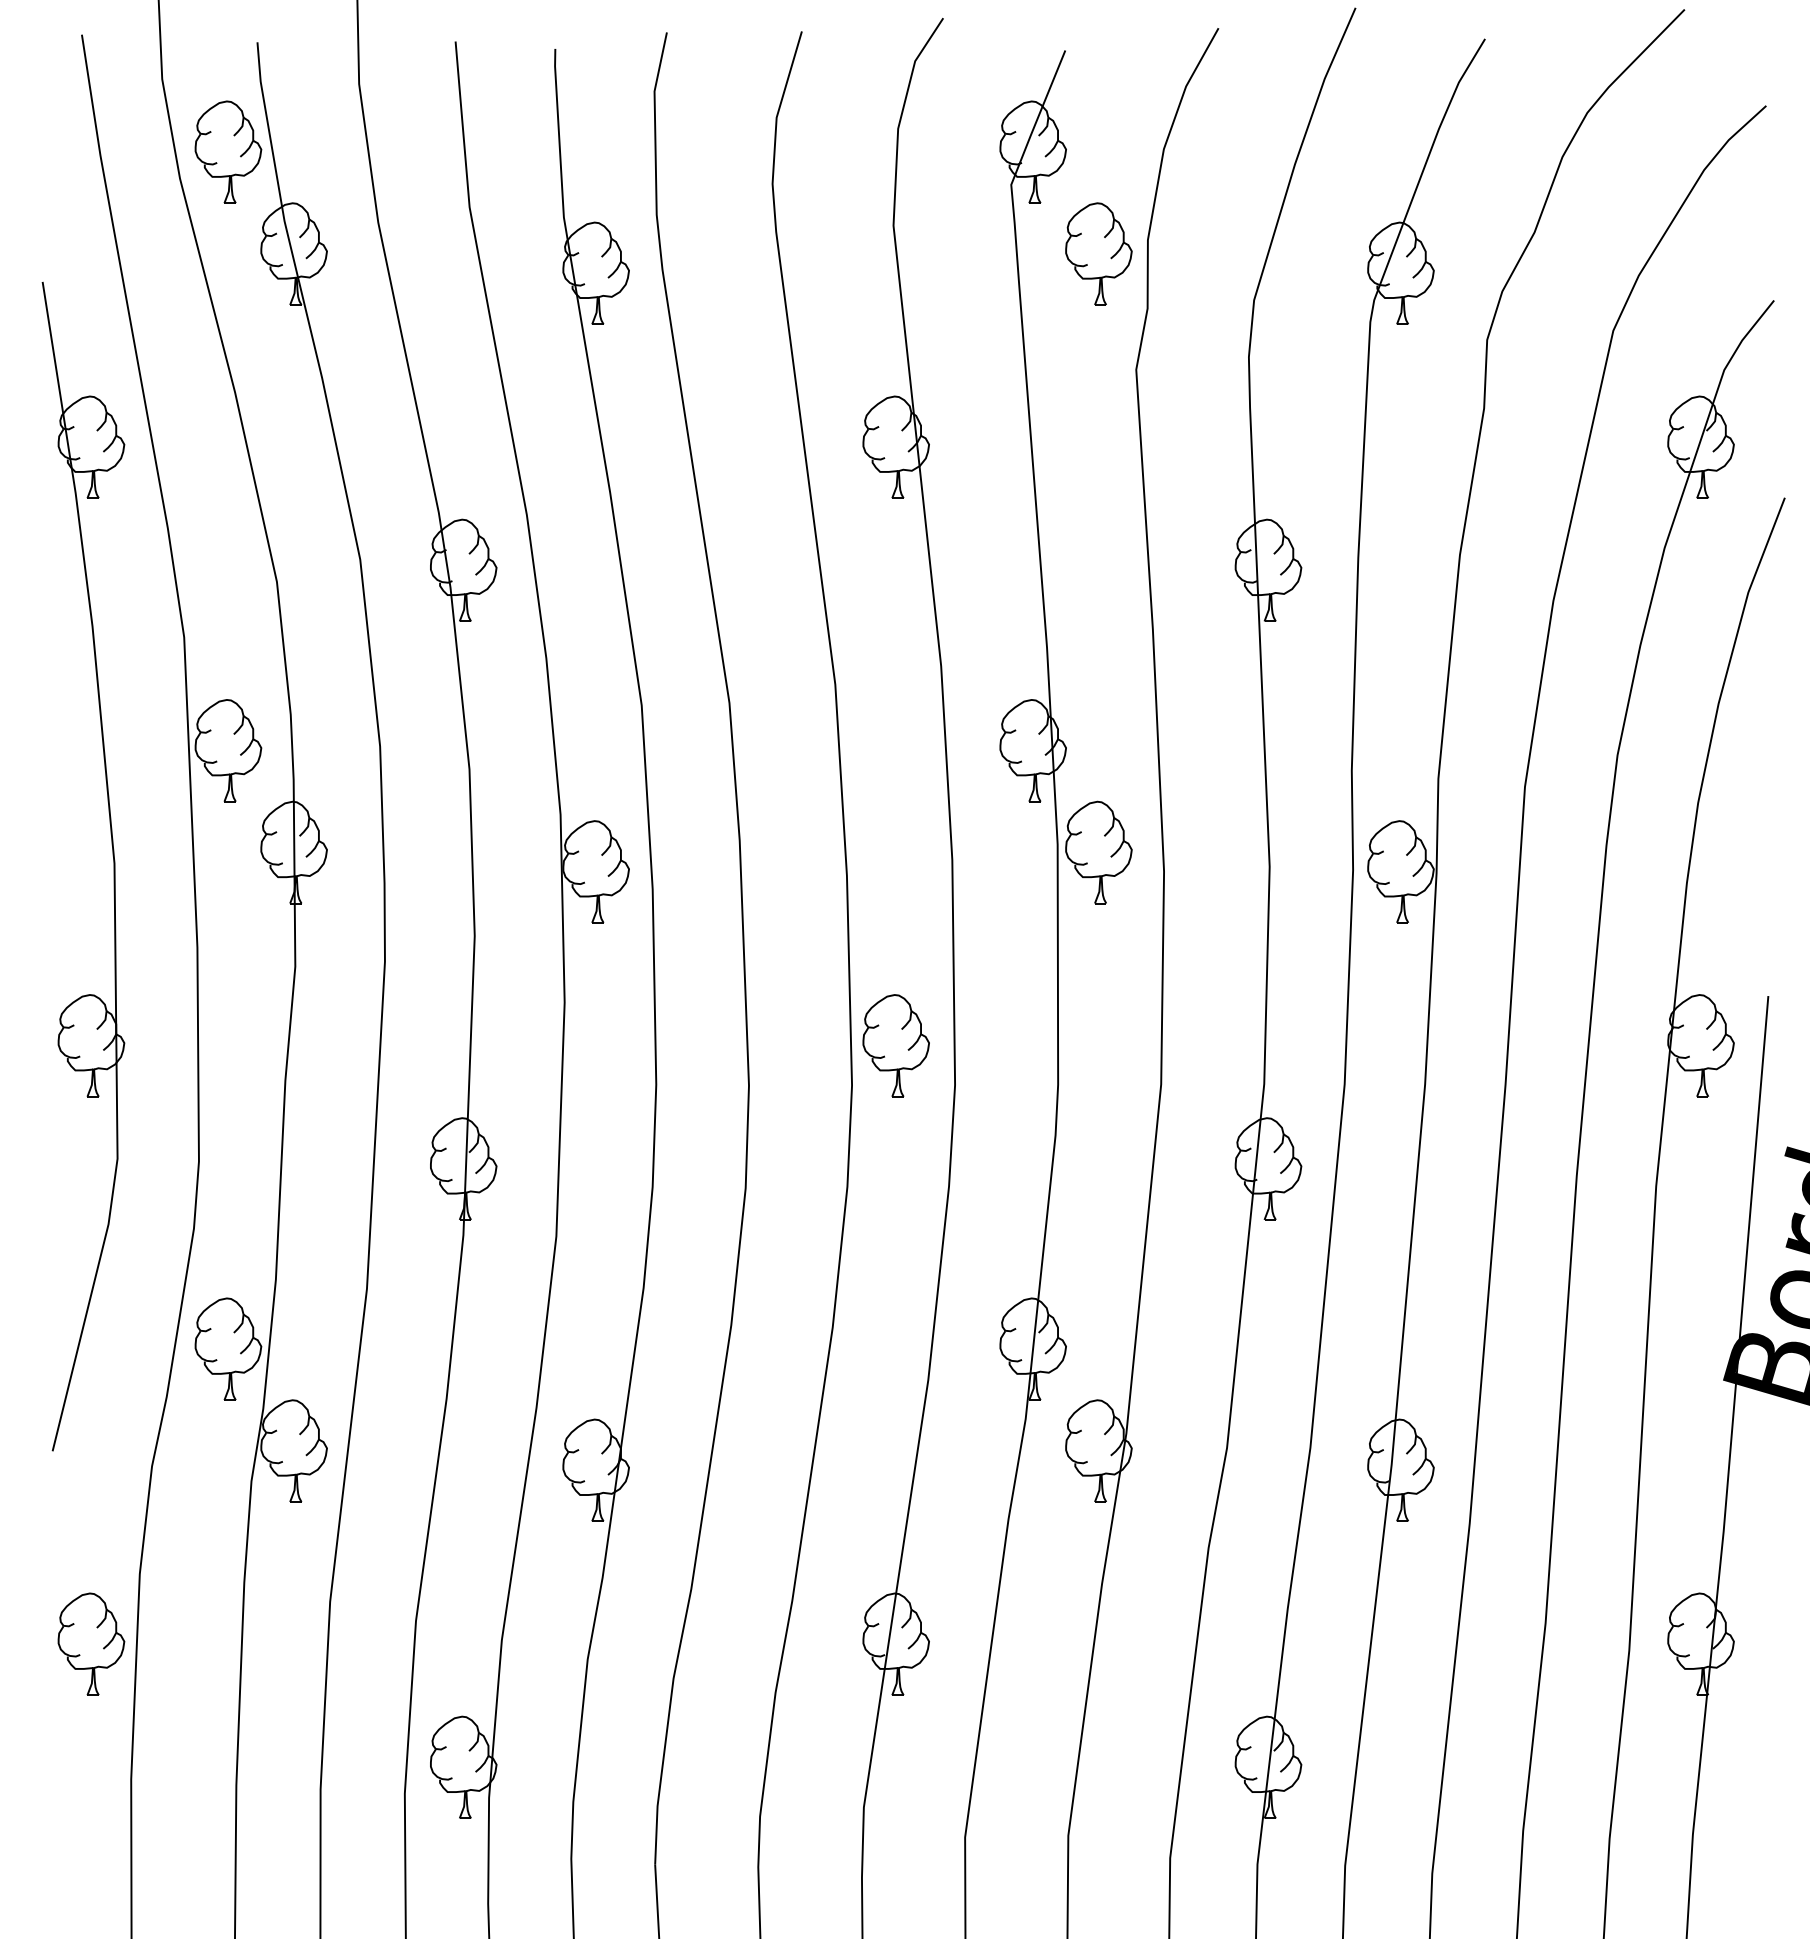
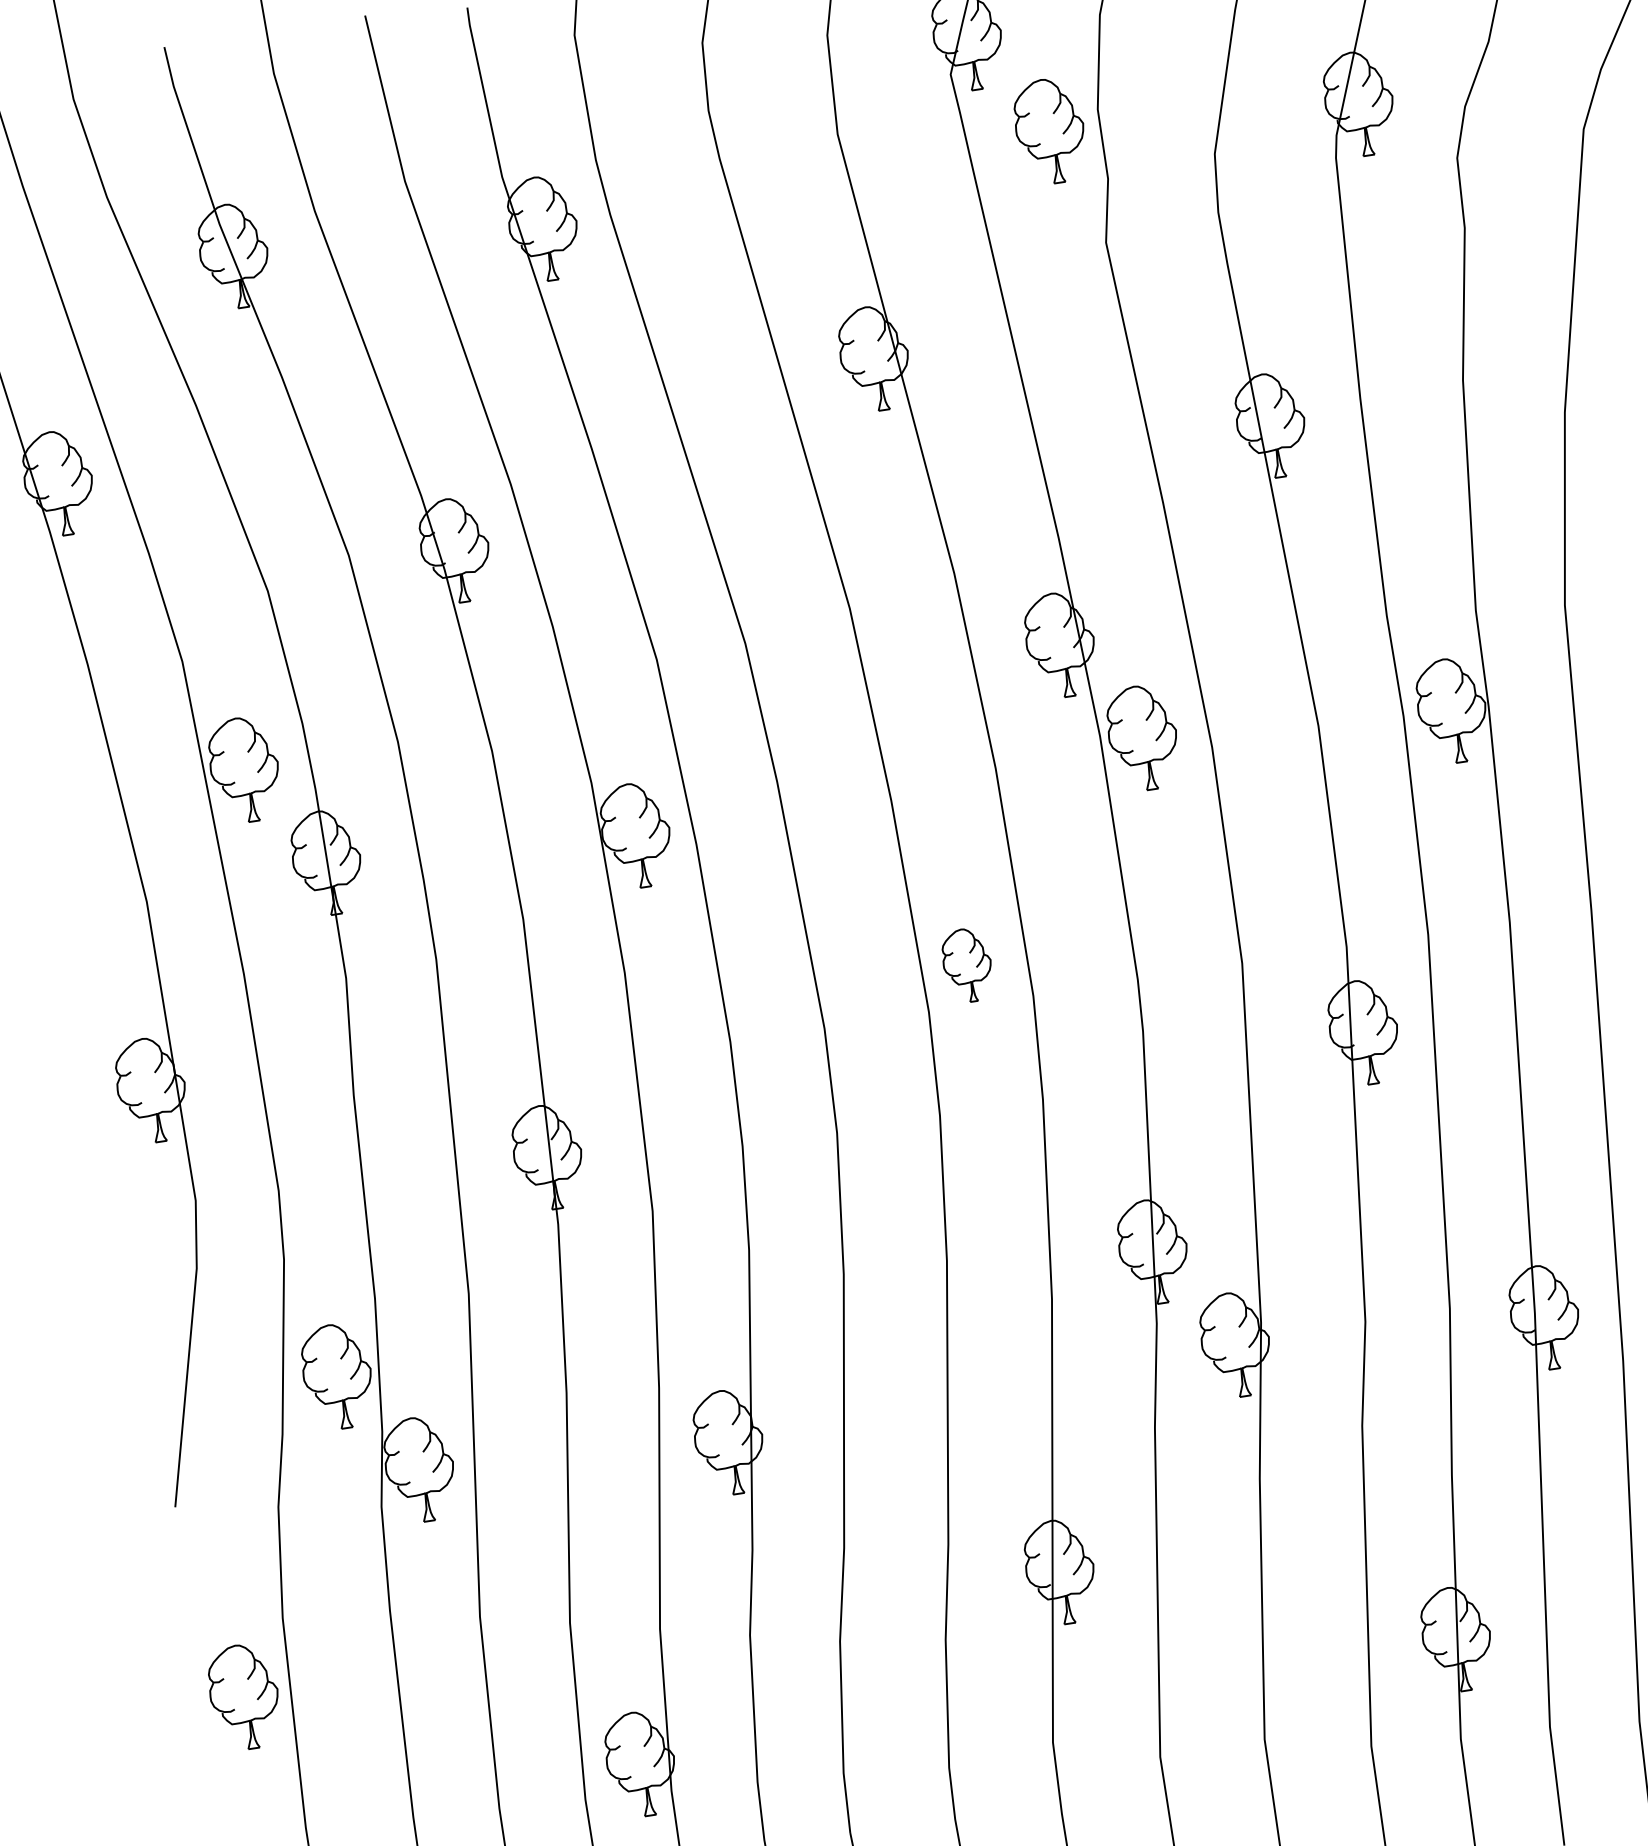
part: (228, 151) -> (151, 162), removed
part: (895, 1045) -> (966, 965), size x0.7

